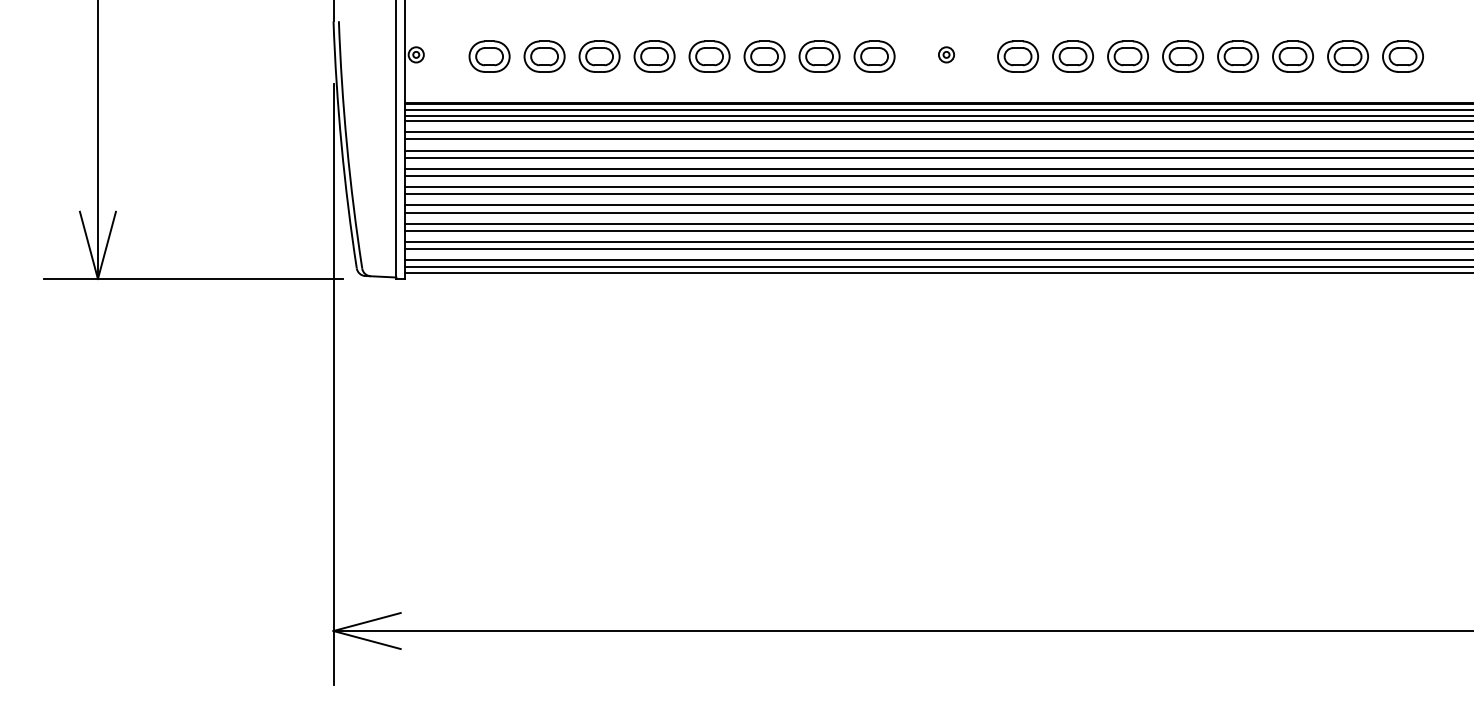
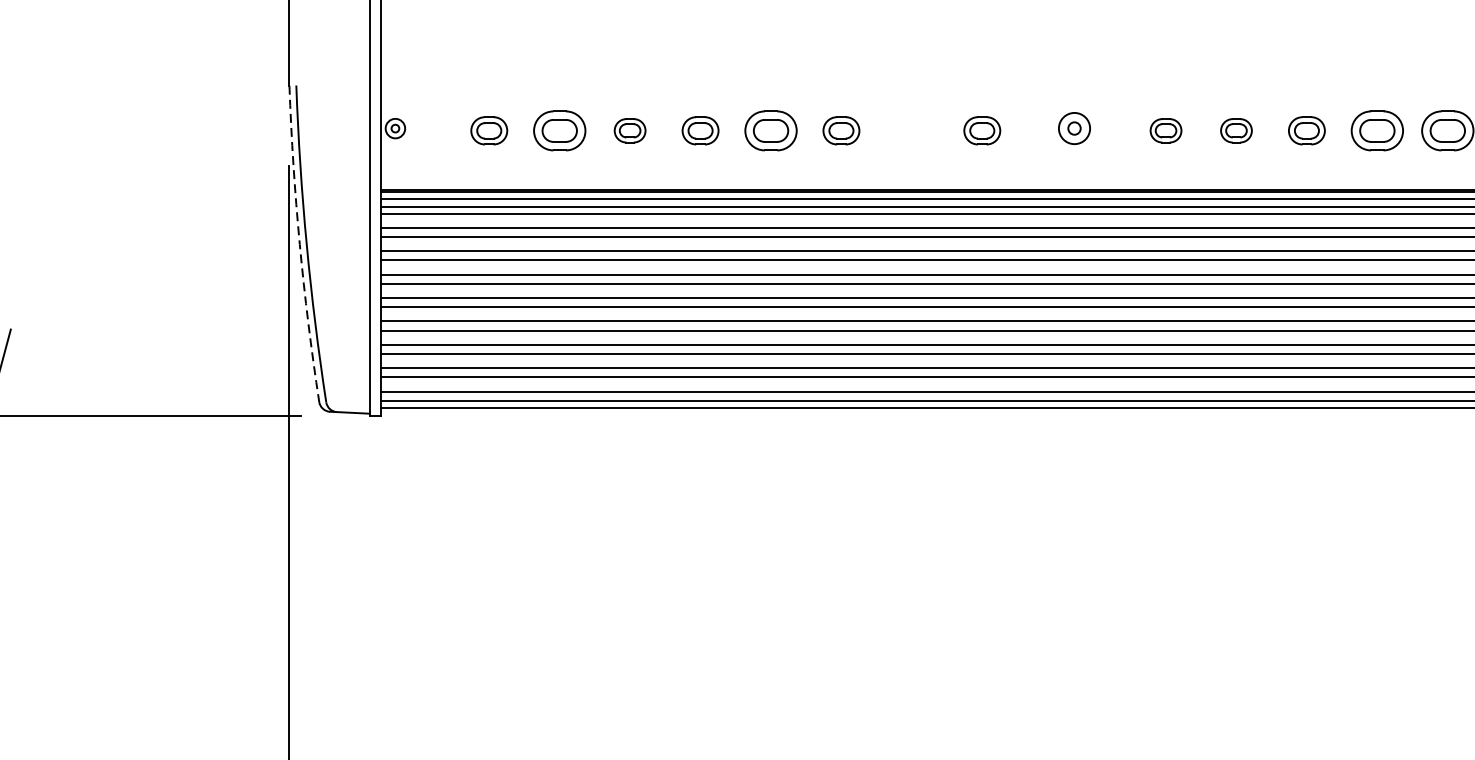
part: (946, 54) -> (1074, 128), size x1.6
part: (489, 56) -> (489, 130), size x0.7
part: (599, 56) -> (630, 130), size x0.6
part: (654, 56) -> (700, 130), size x0.7
part: (764, 56) -> (841, 130), size x0.7
part: (819, 56) -> (911, 130), removed
part: (874, 56) -> (982, 130), size x0.7
part: (1017, 56) -> (1165, 130), size x0.6
part: (1072, 56) -> (1235, 130), size x0.6
part: (1127, 56) -> (1306, 130), size x0.7
arc: (341, 145) -> (299, 244), solid -> dashed

